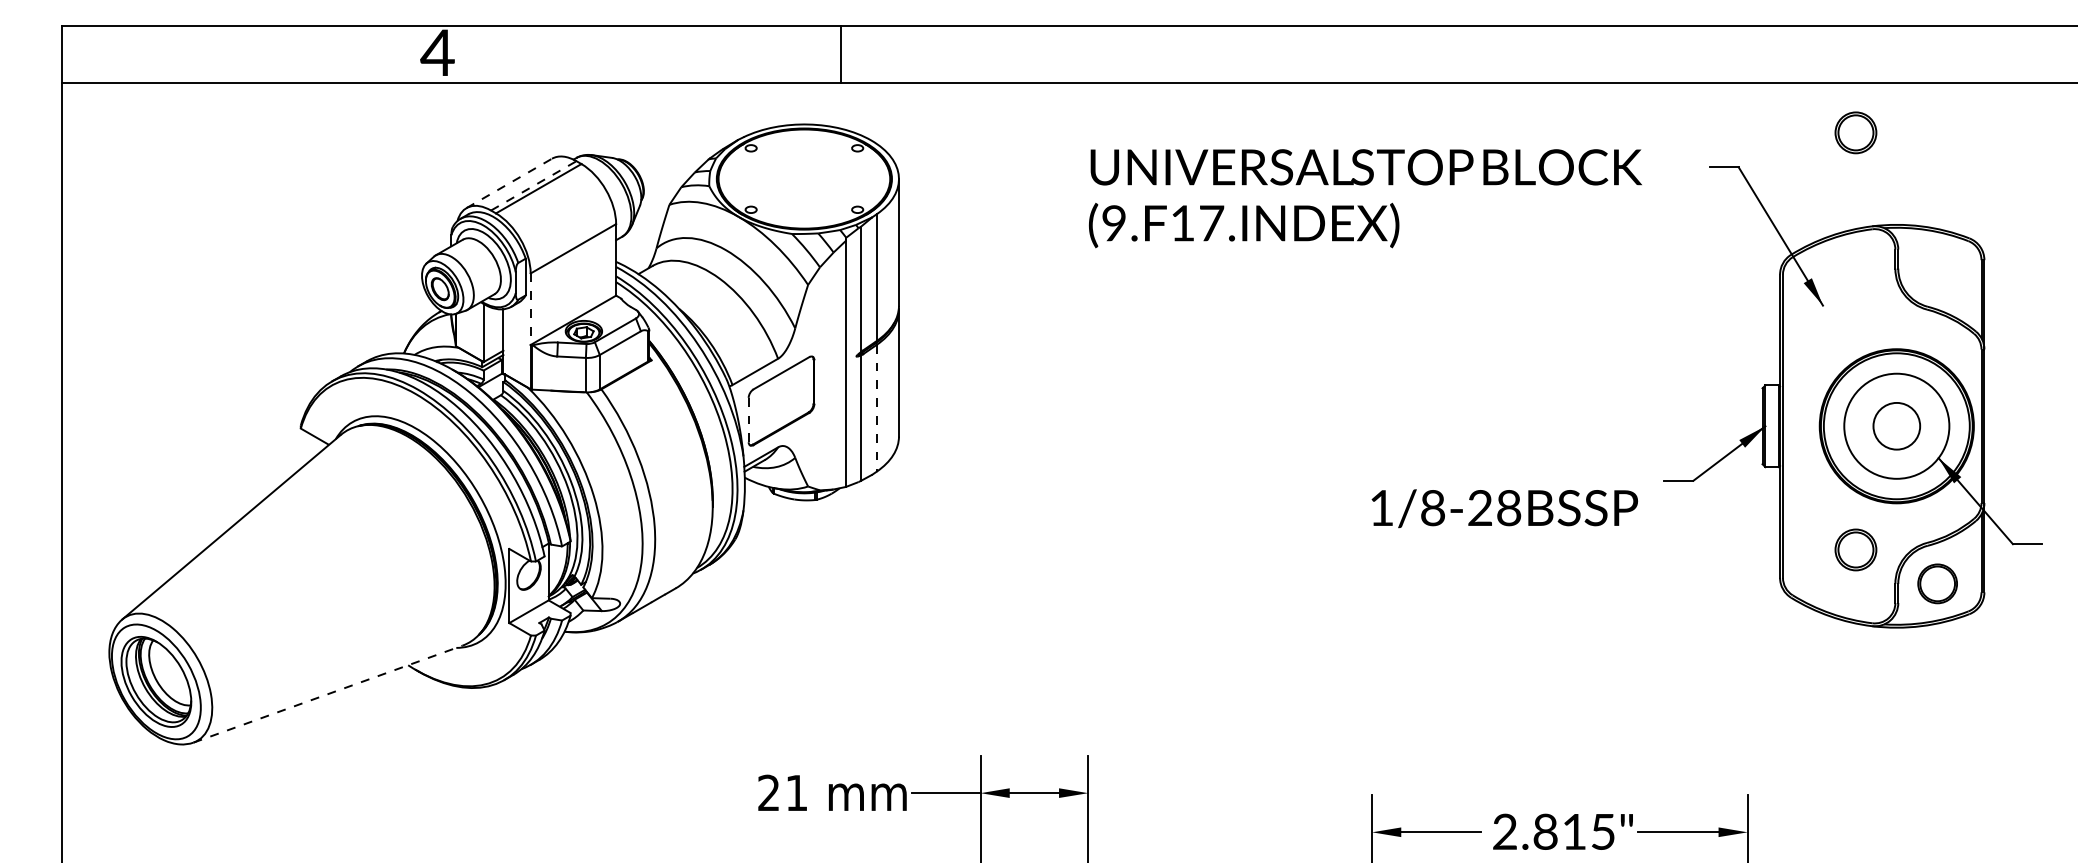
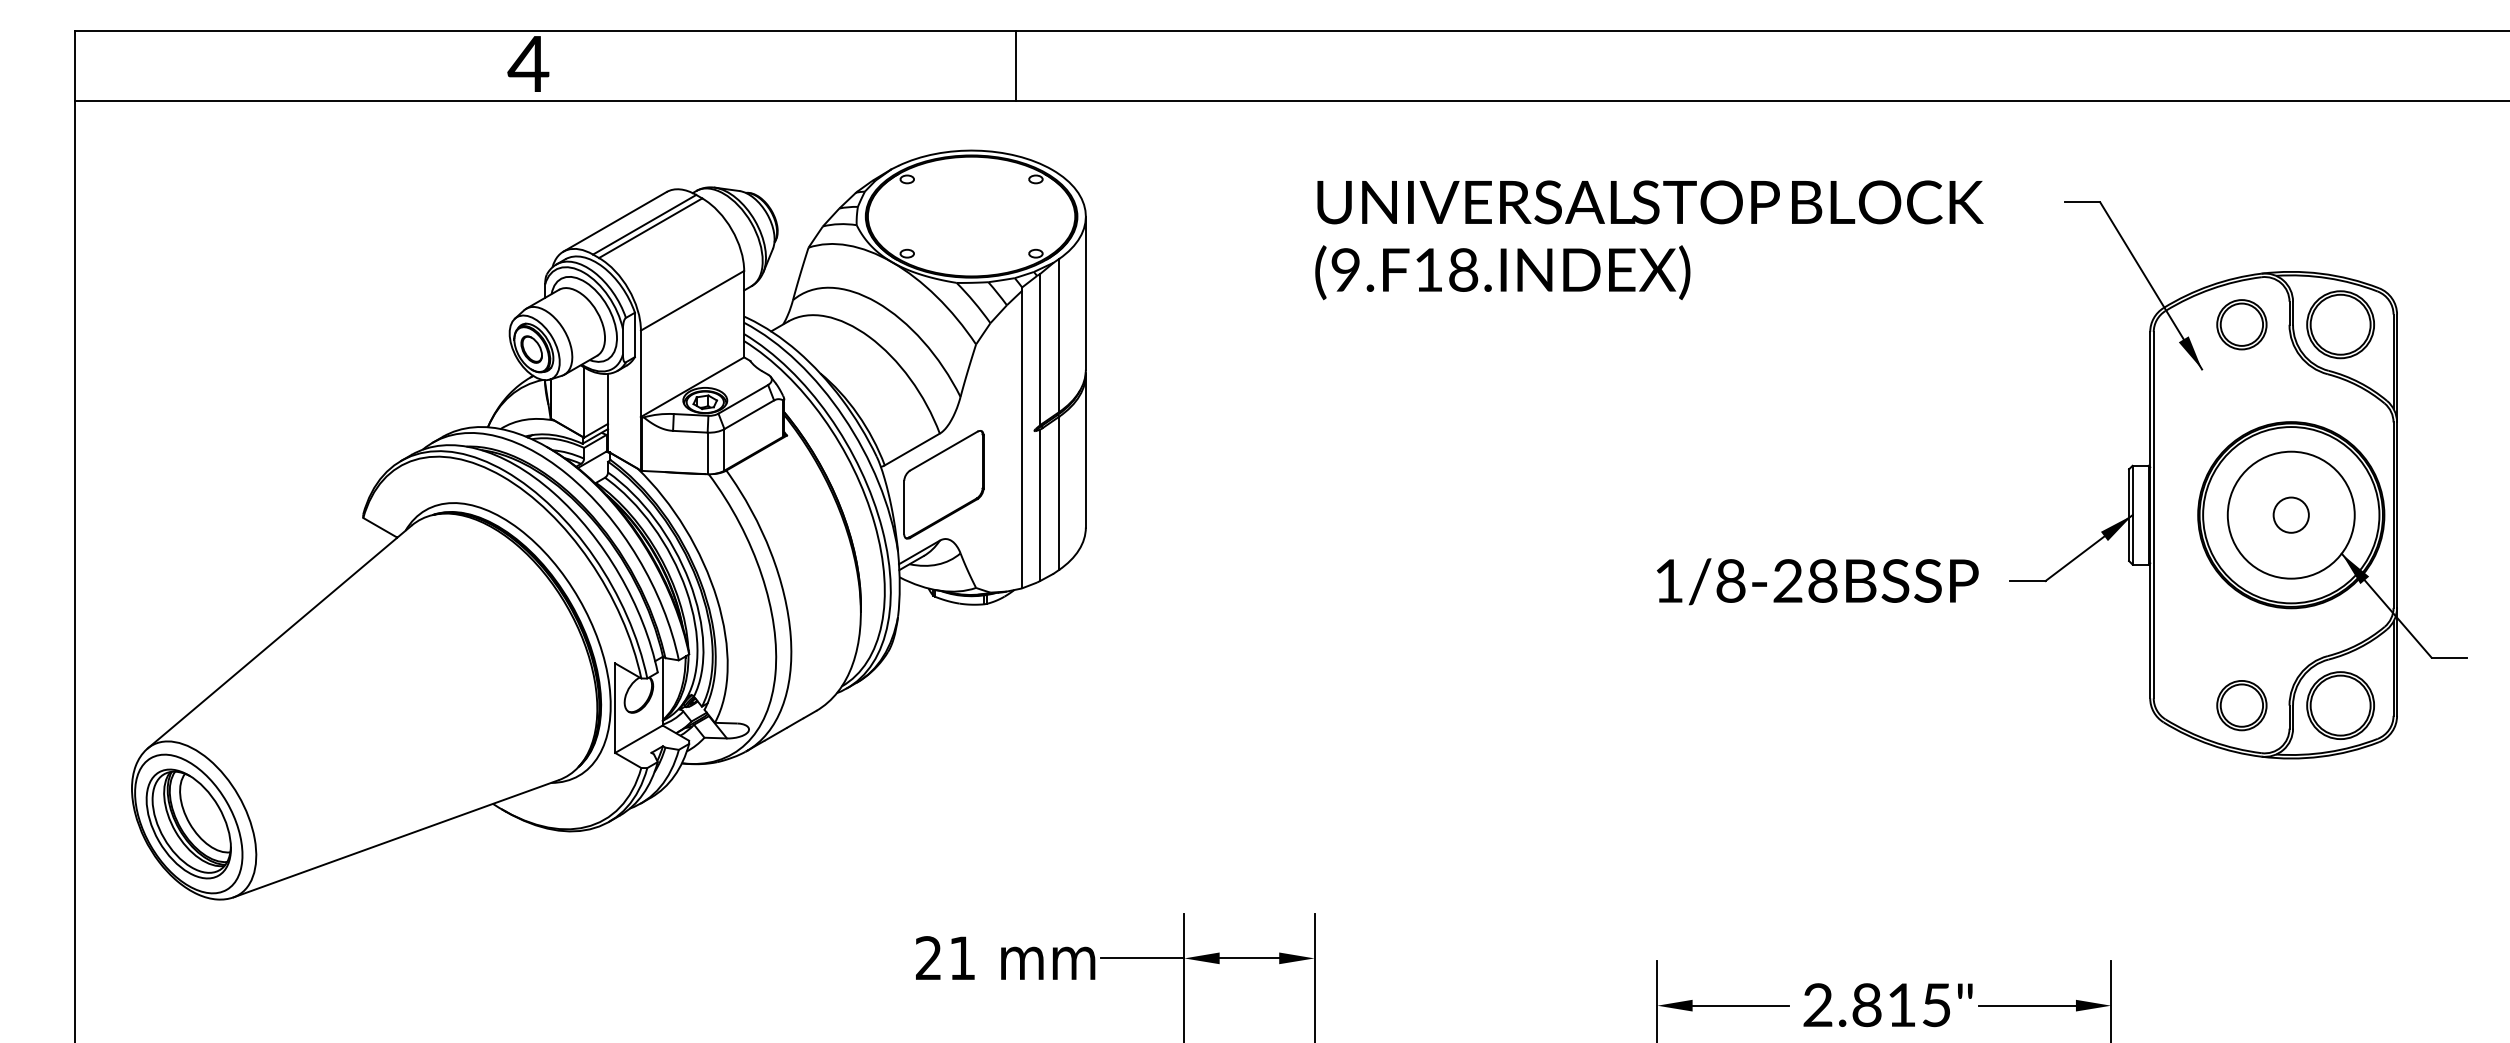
part: (1855, 132) -> (2241, 324), moved
line: (509, 183) -> (615, 221), dashed -> solid
line: (533, 185) -> (644, 224), dashed -> solid
text: (1211, 222) -> (1463, 269), (9.F17.INDEX) -> (9.F18.INDEX)
part: (1937, 268) -> (2340, 324), added
line: (530, 309) -> (640, 374), dashed -> solid
line: (877, 408) -> (1059, 493), dashed -> solid
line: (748, 419) -> (904, 507), dashed -> solid
circle: (1896, 425) -> (2290, 514), size x0.62
text: (1504, 508) -> (1817, 581), moved
part: (1855, 549) -> (2241, 705), moved
part: (1937, 583) -> (2340, 705), size x1.43
line: (328, 693) -> (396, 838), dashed -> solid

